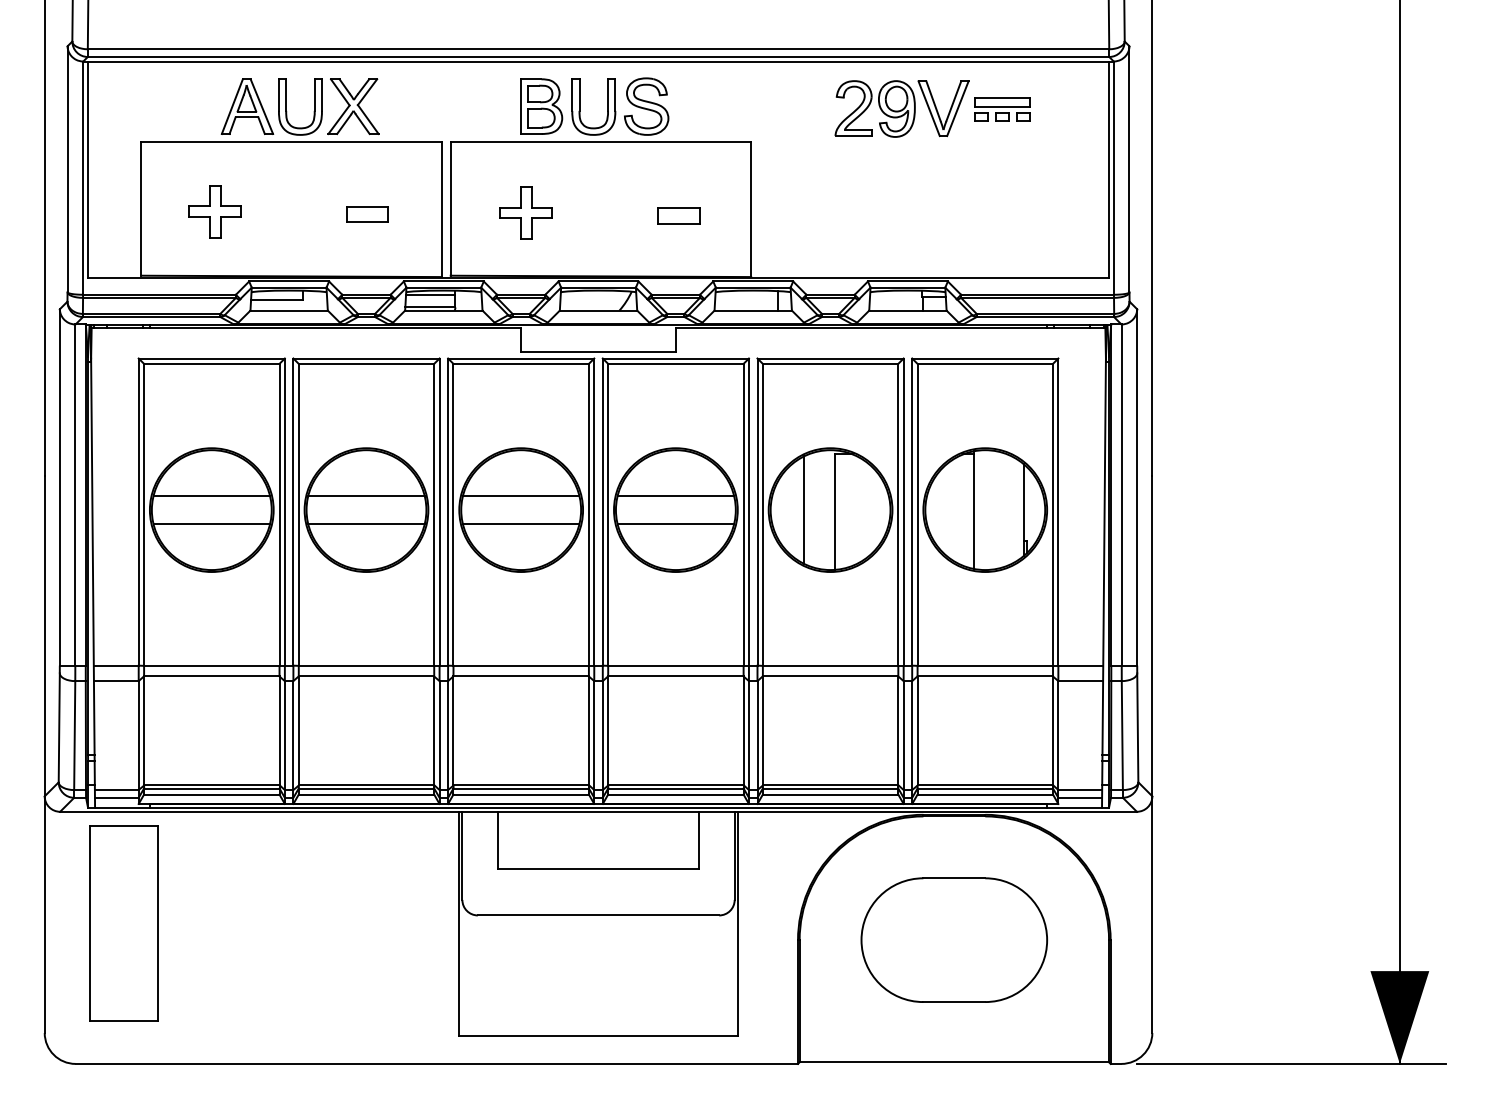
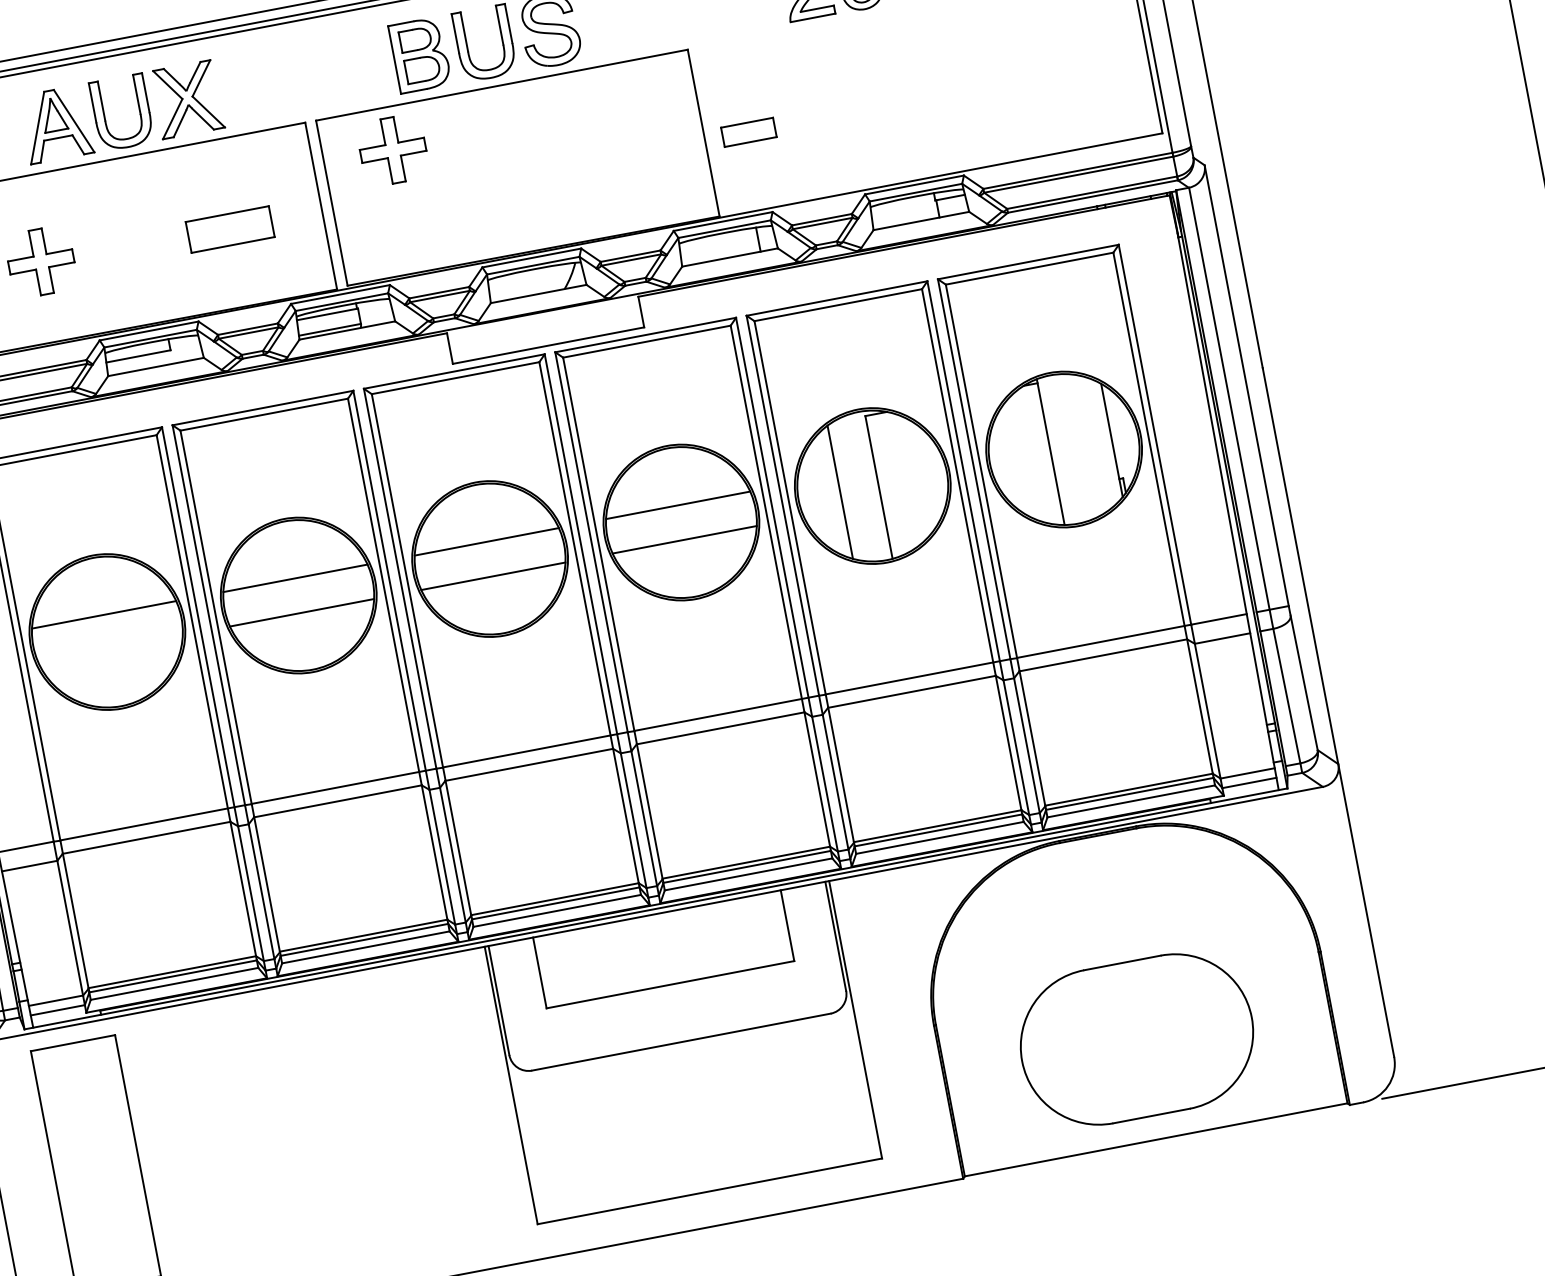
part: (525, 212) -> (391, 150), moved
part: (367, 214) -> (230, 229), size x1.6
part: (678, 215) -> (748, 132), moved
line: (211, 524) -> (110, 649), removed
part: (954, 939) -> (1137, 1038), moved

